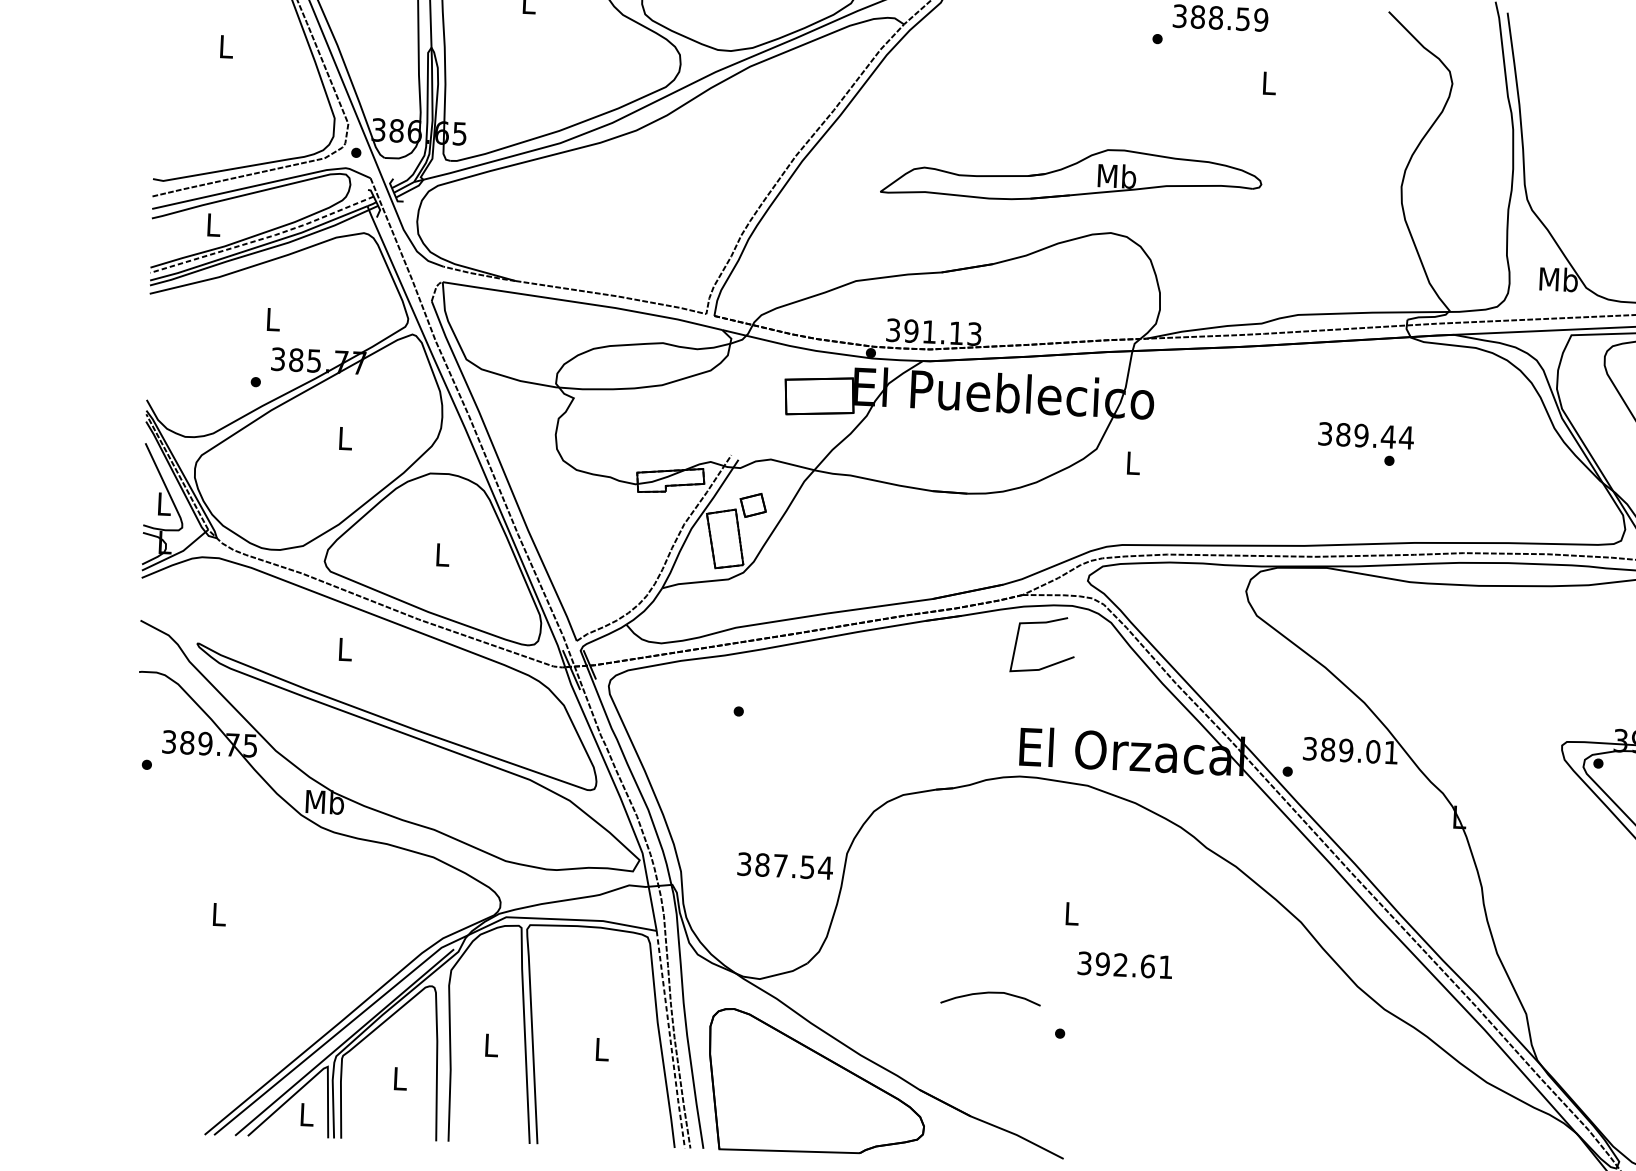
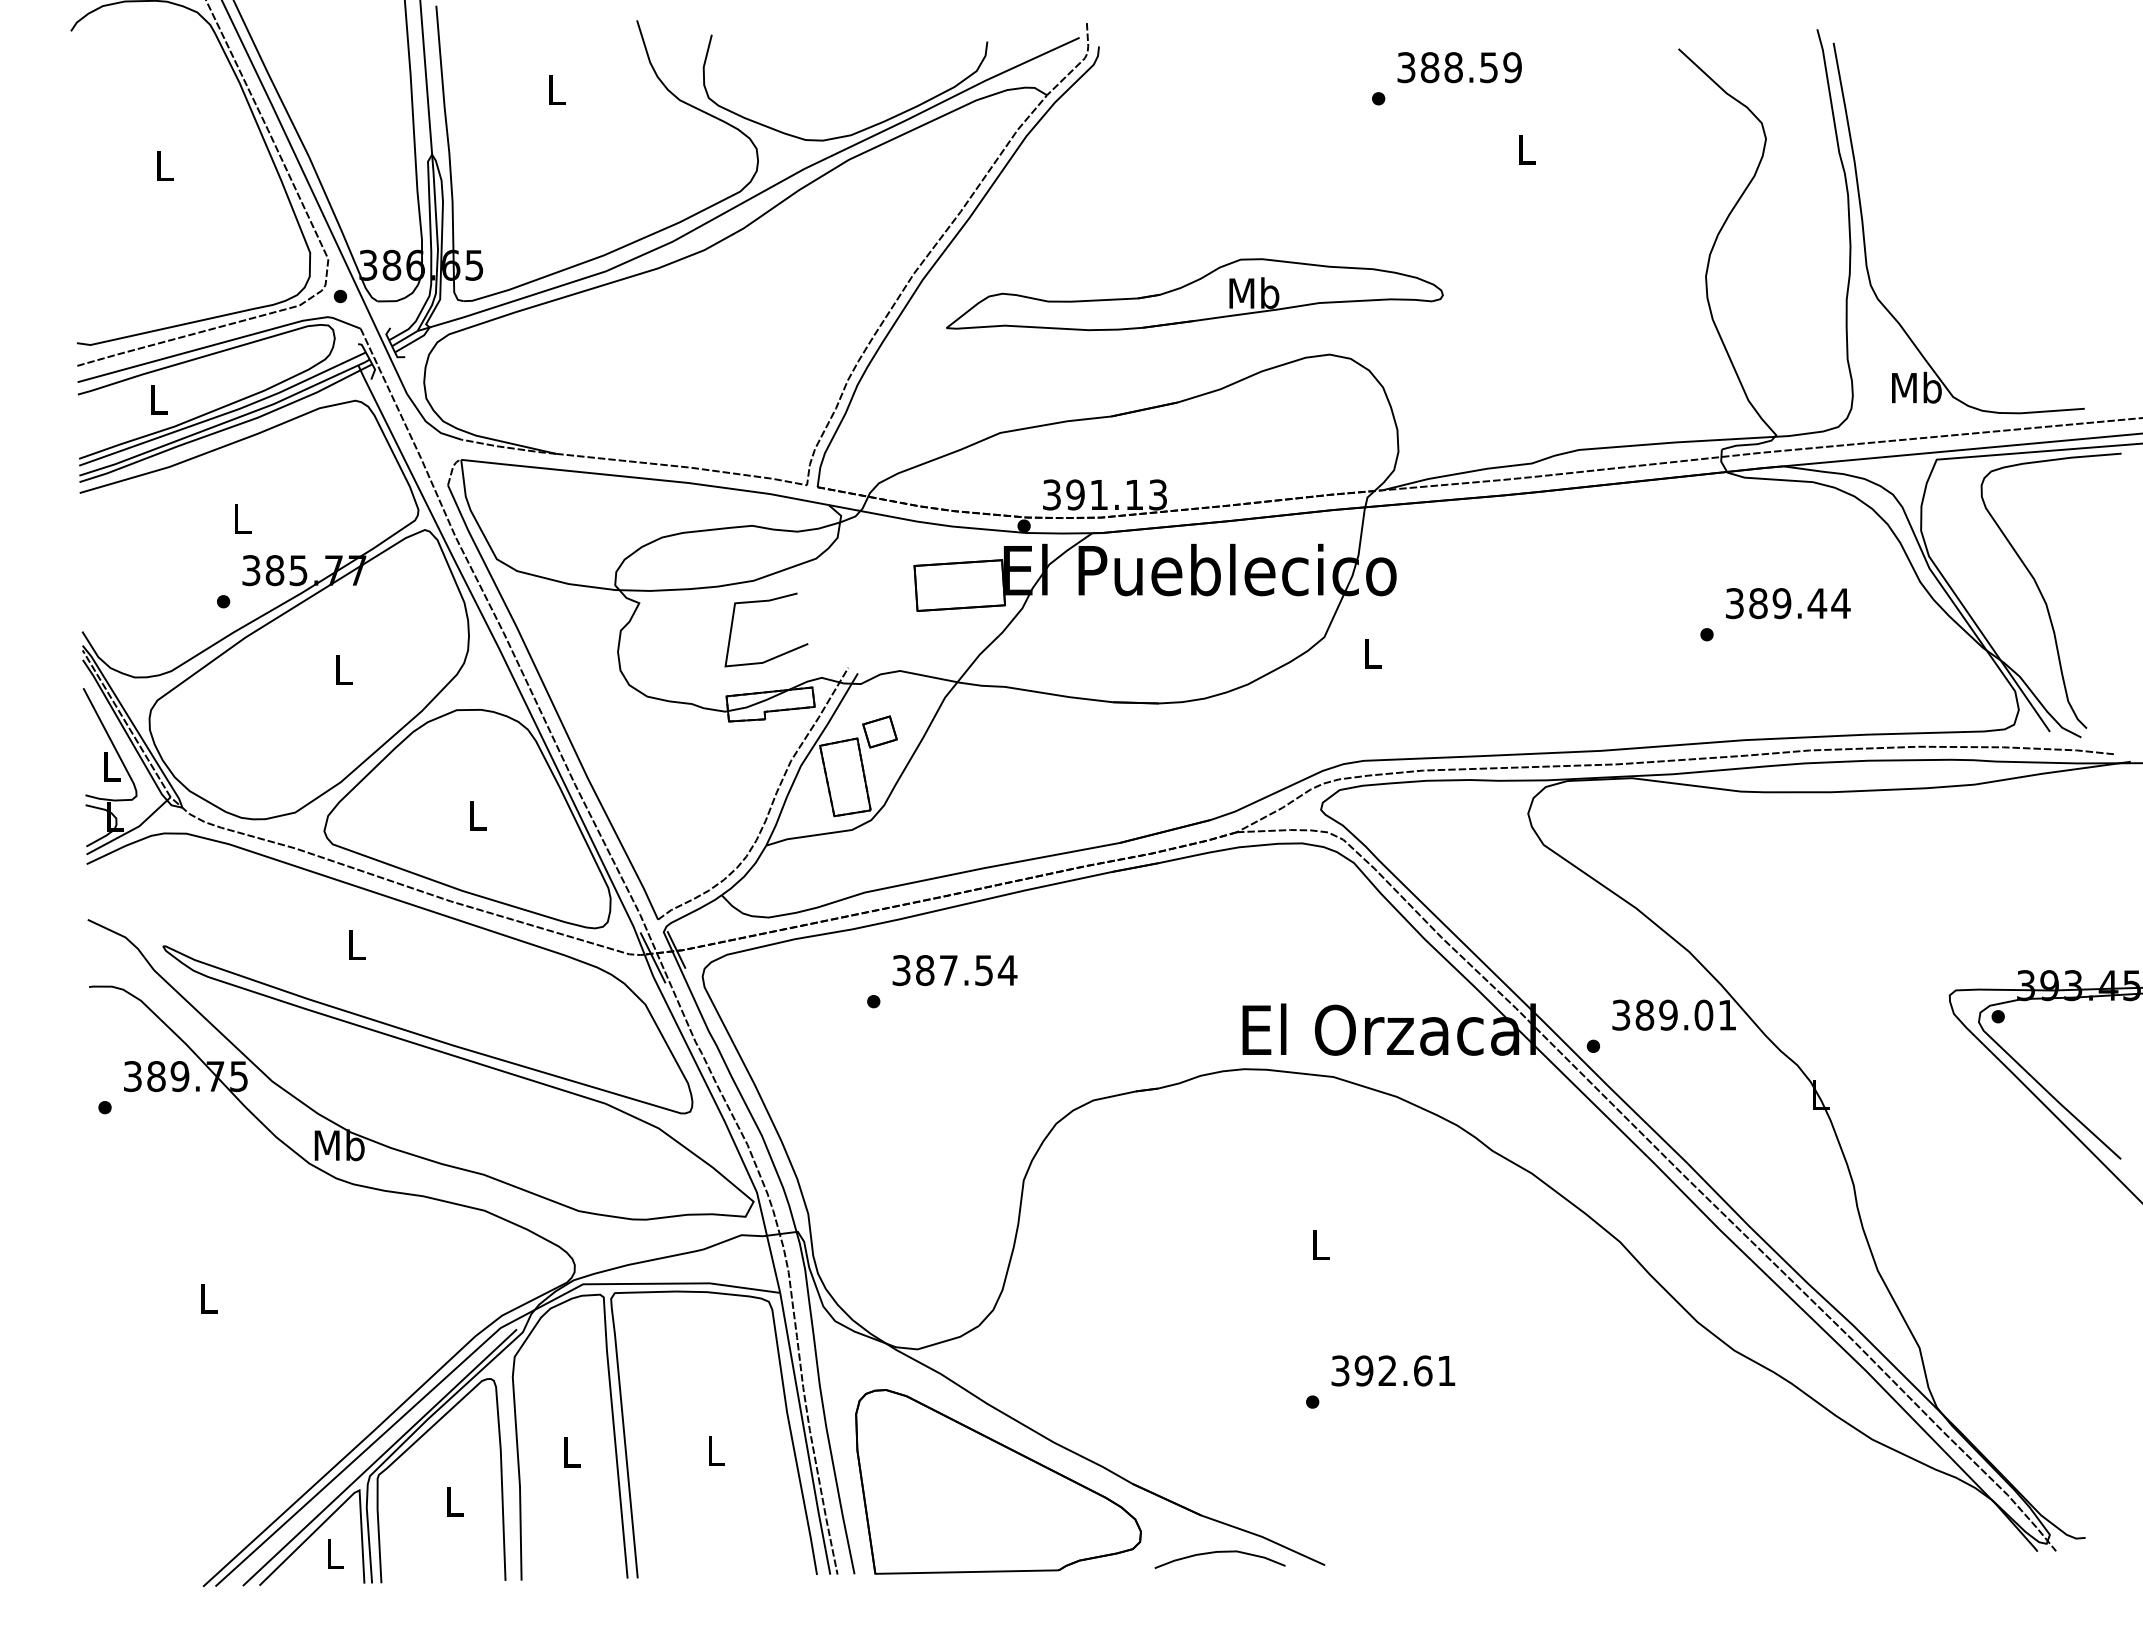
part: (1071, 175) -> (1194, 294), moved
line: (264, 238) -> (225, 413), dashed -> solid
text: (1366, 435) -> (1788, 603), moved
curve: (1040, 623) -> (761, 602), moved
text: (784, 866) -> (954, 970), moved
text: (1125, 964) -> (1393, 1370), moved
curve: (990, 993) -> (1219, 1552), moved
line: (670, 1040) -> (804, 1434), dashed -> solid

